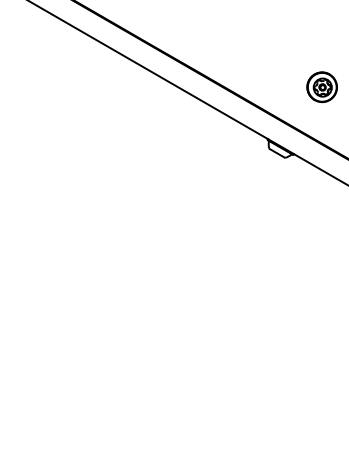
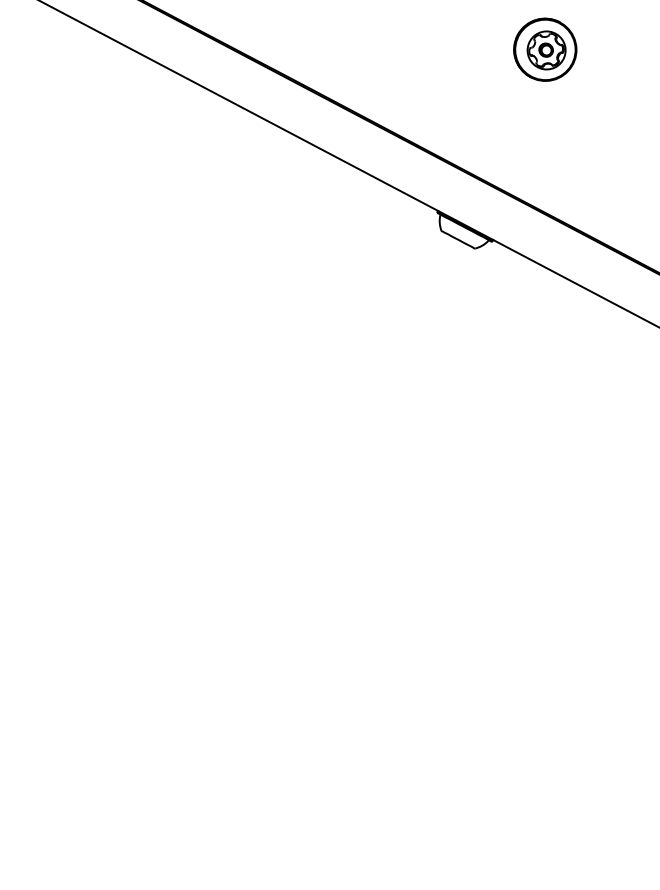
part: (321, 87) -> (543, 50), moved

